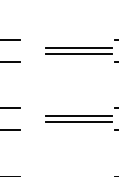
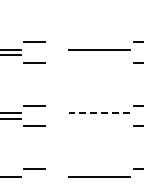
line: (78, 54) -> (99, 55), removed
line: (78, 116) -> (99, 113), solid -> dashed
line: (78, 122) -> (99, 118), removed

